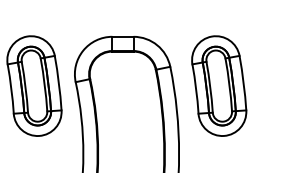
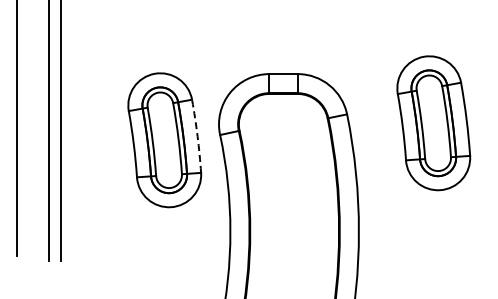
arc: (58, 83) -> (197, 136), solid -> dashed
part: (219, 86) -> (433, 123), moved

